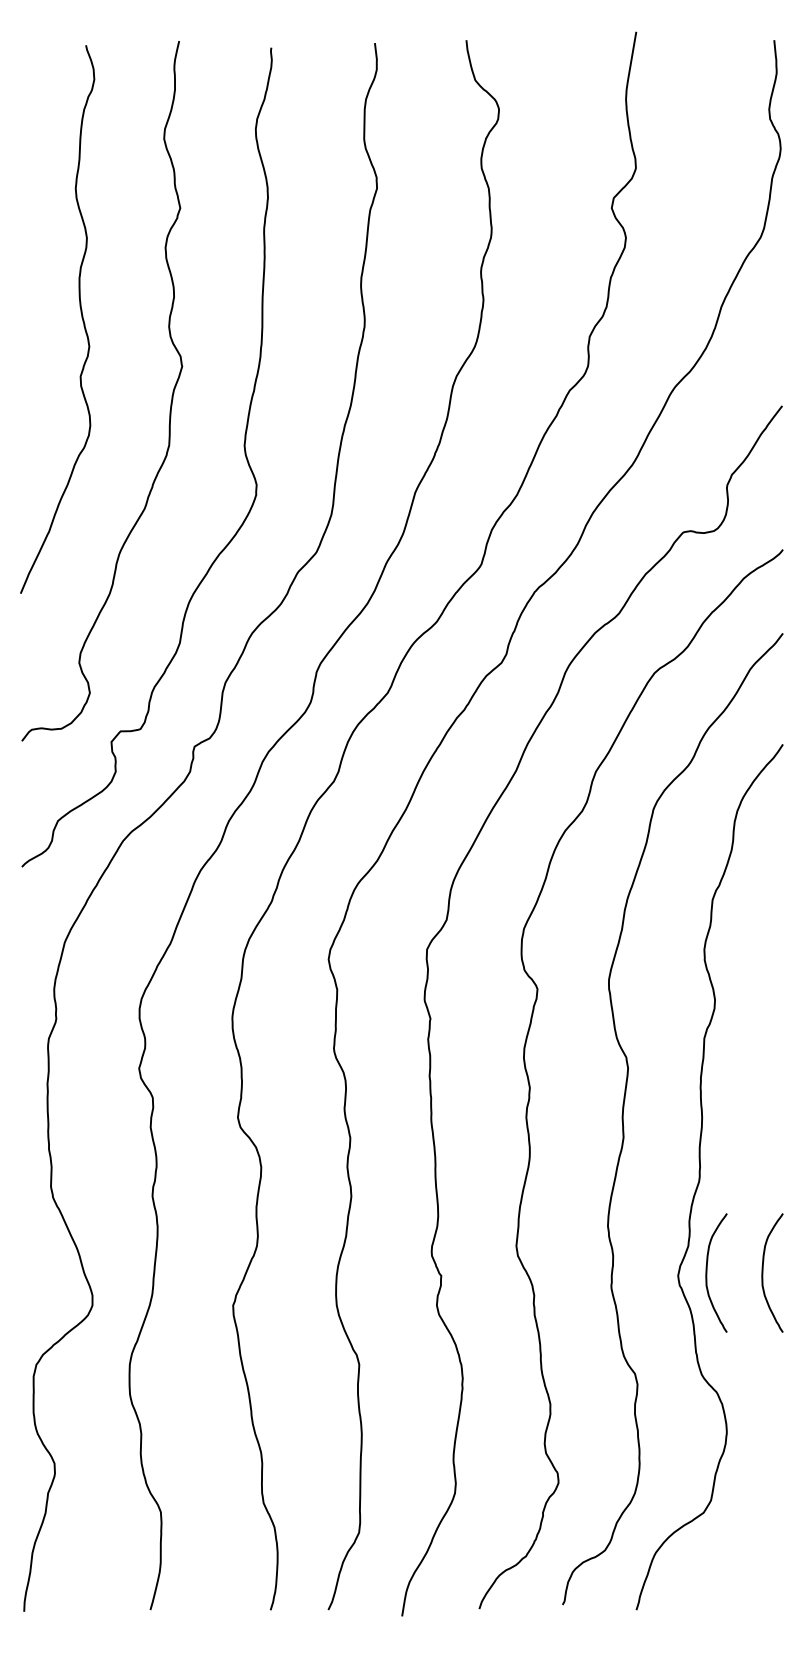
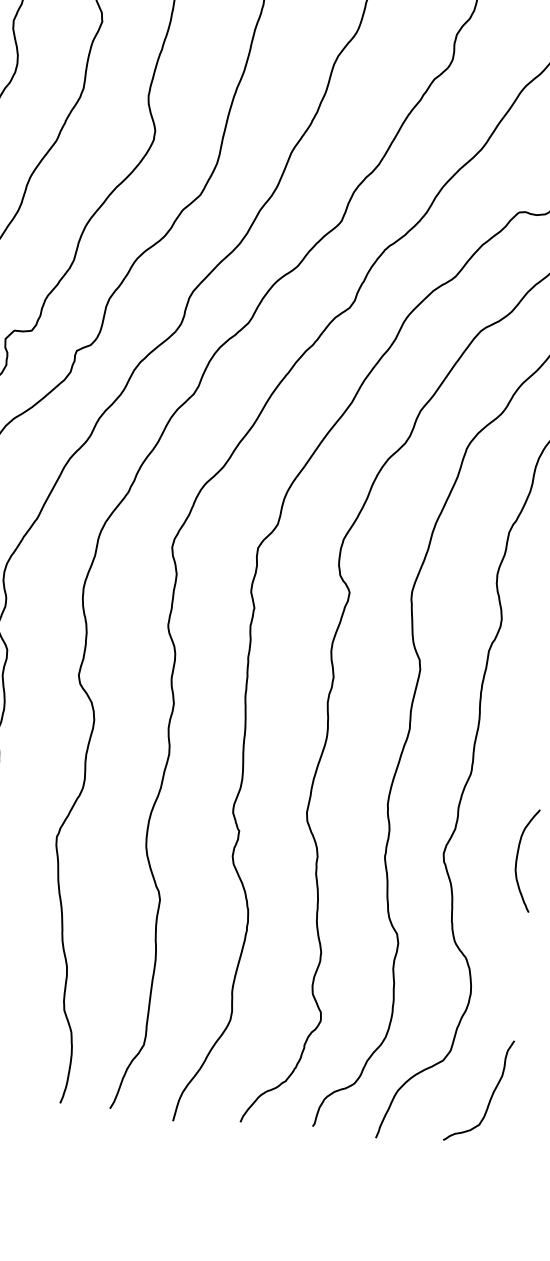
curve: (707, 1272) -> (469, 853), removed
curve: (762, 1548) -> (490, 1096), added

